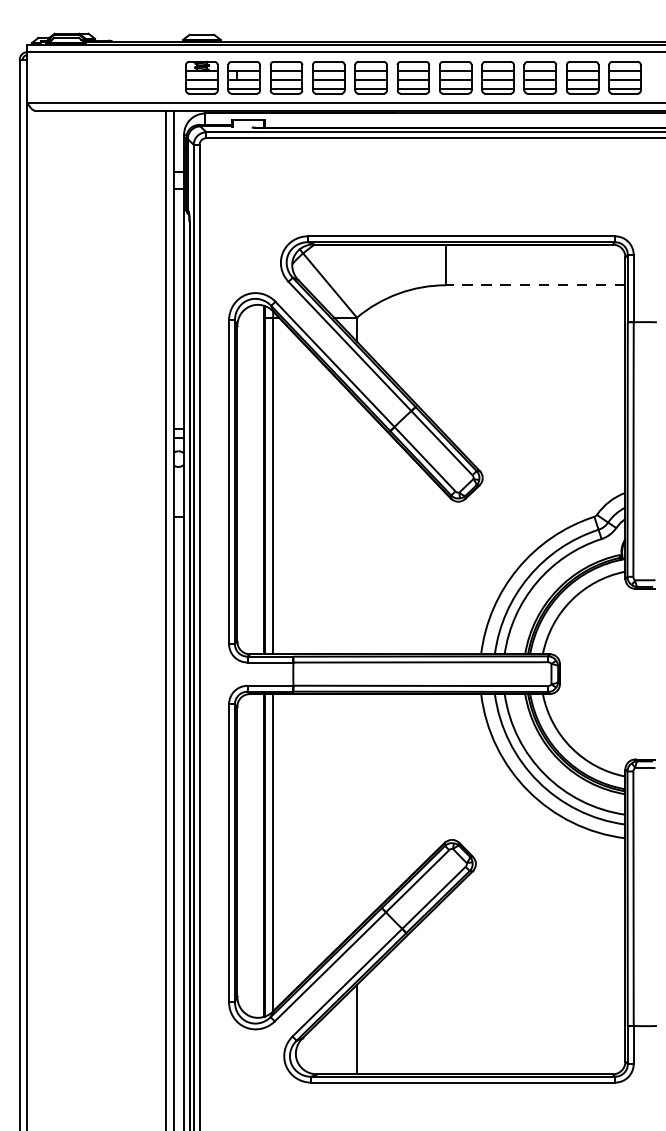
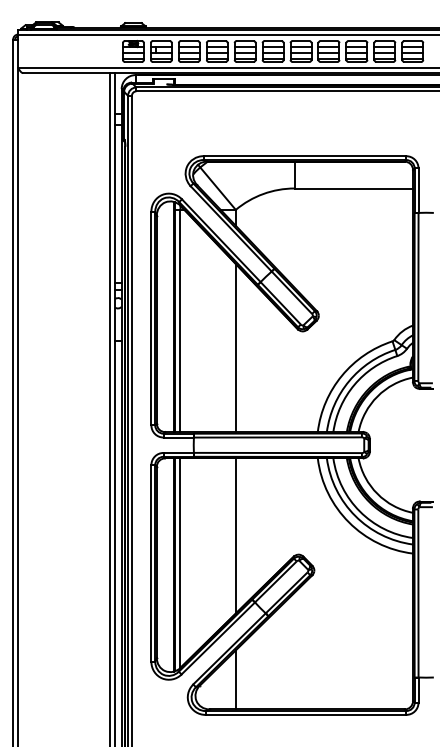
line: (535, 285) -> (353, 188), dashed -> solid
line: (356, 526) -> (235, 347), added
line: (356, 810) -> (235, 535), added

